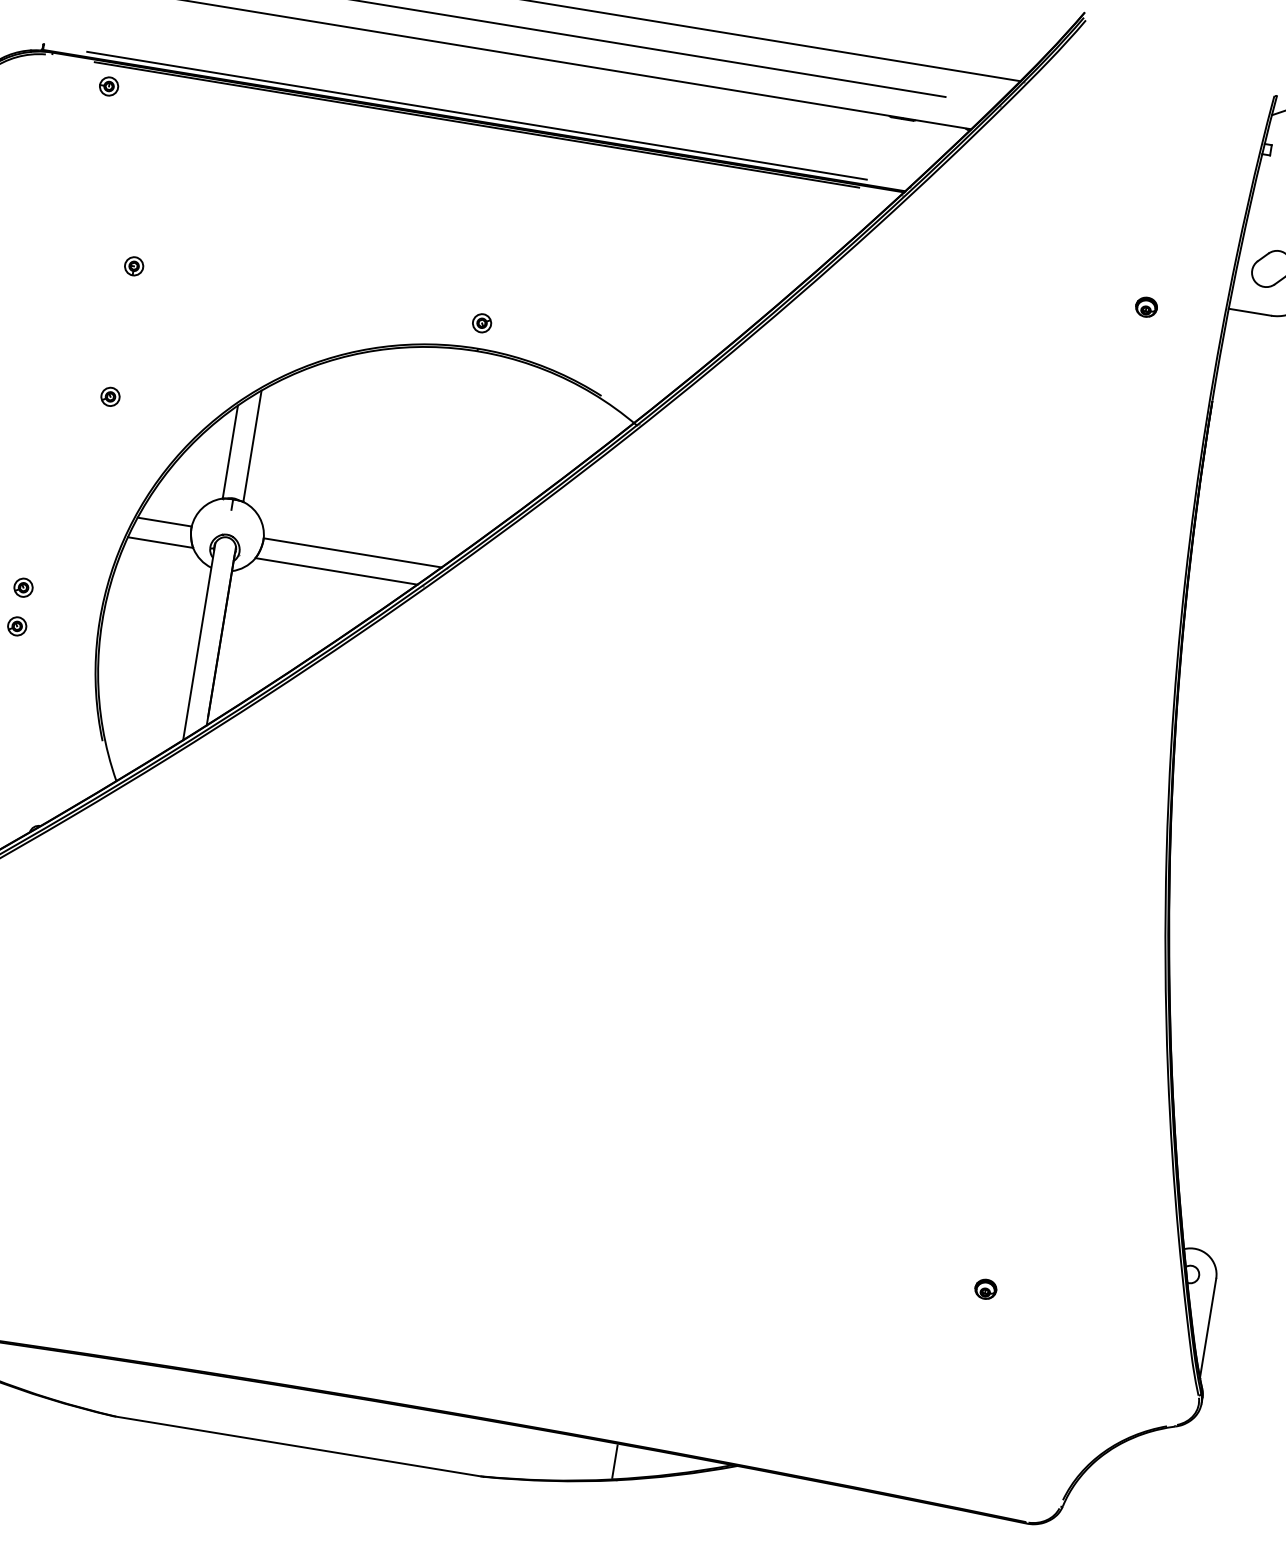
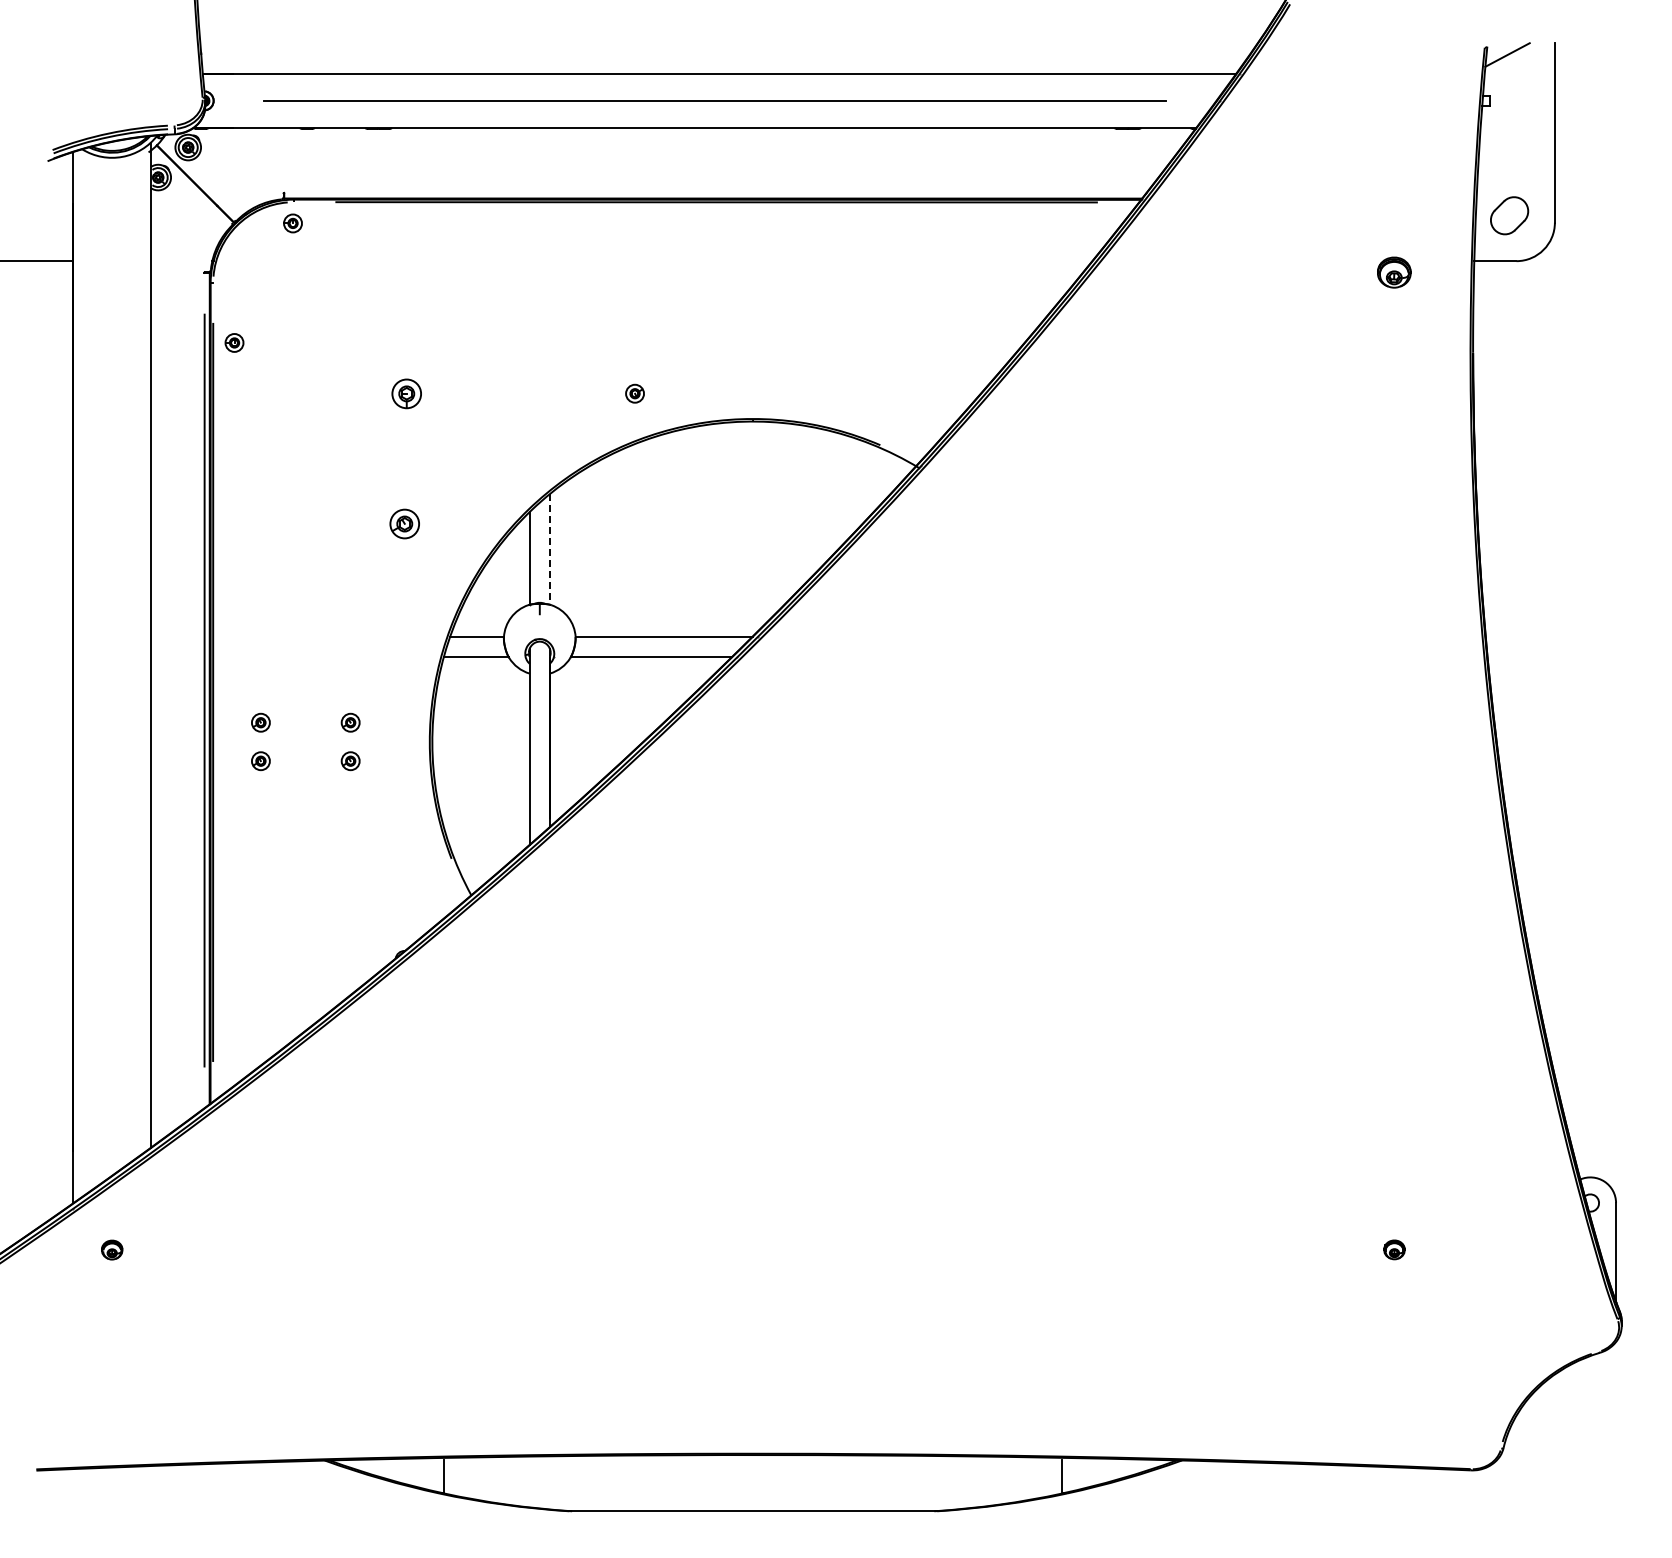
part: (108, 86) -> (292, 223), moved
line: (477, 115) -> (715, 193), removed
part: (133, 266) -> (406, 393), size x1.6
part: (1146, 307) -> (1394, 272), size x1.6
part: (481, 322) -> (634, 393), moved
part: (110, 396) -> (404, 523), size x1.6
line: (252, 446) -> (550, 549), solid -> dashed

